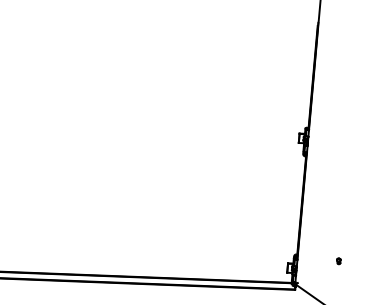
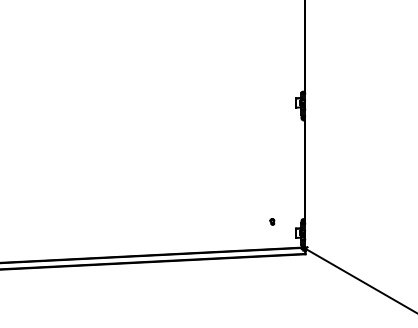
part: (338, 260) -> (272, 221), moved

